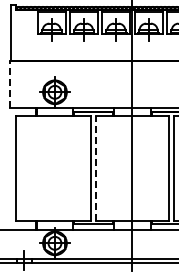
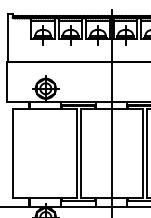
line: (9, 84) -> (7, 82), dashed -> solid
line: (96, 168) -> (81, 153), dashed -> solid

